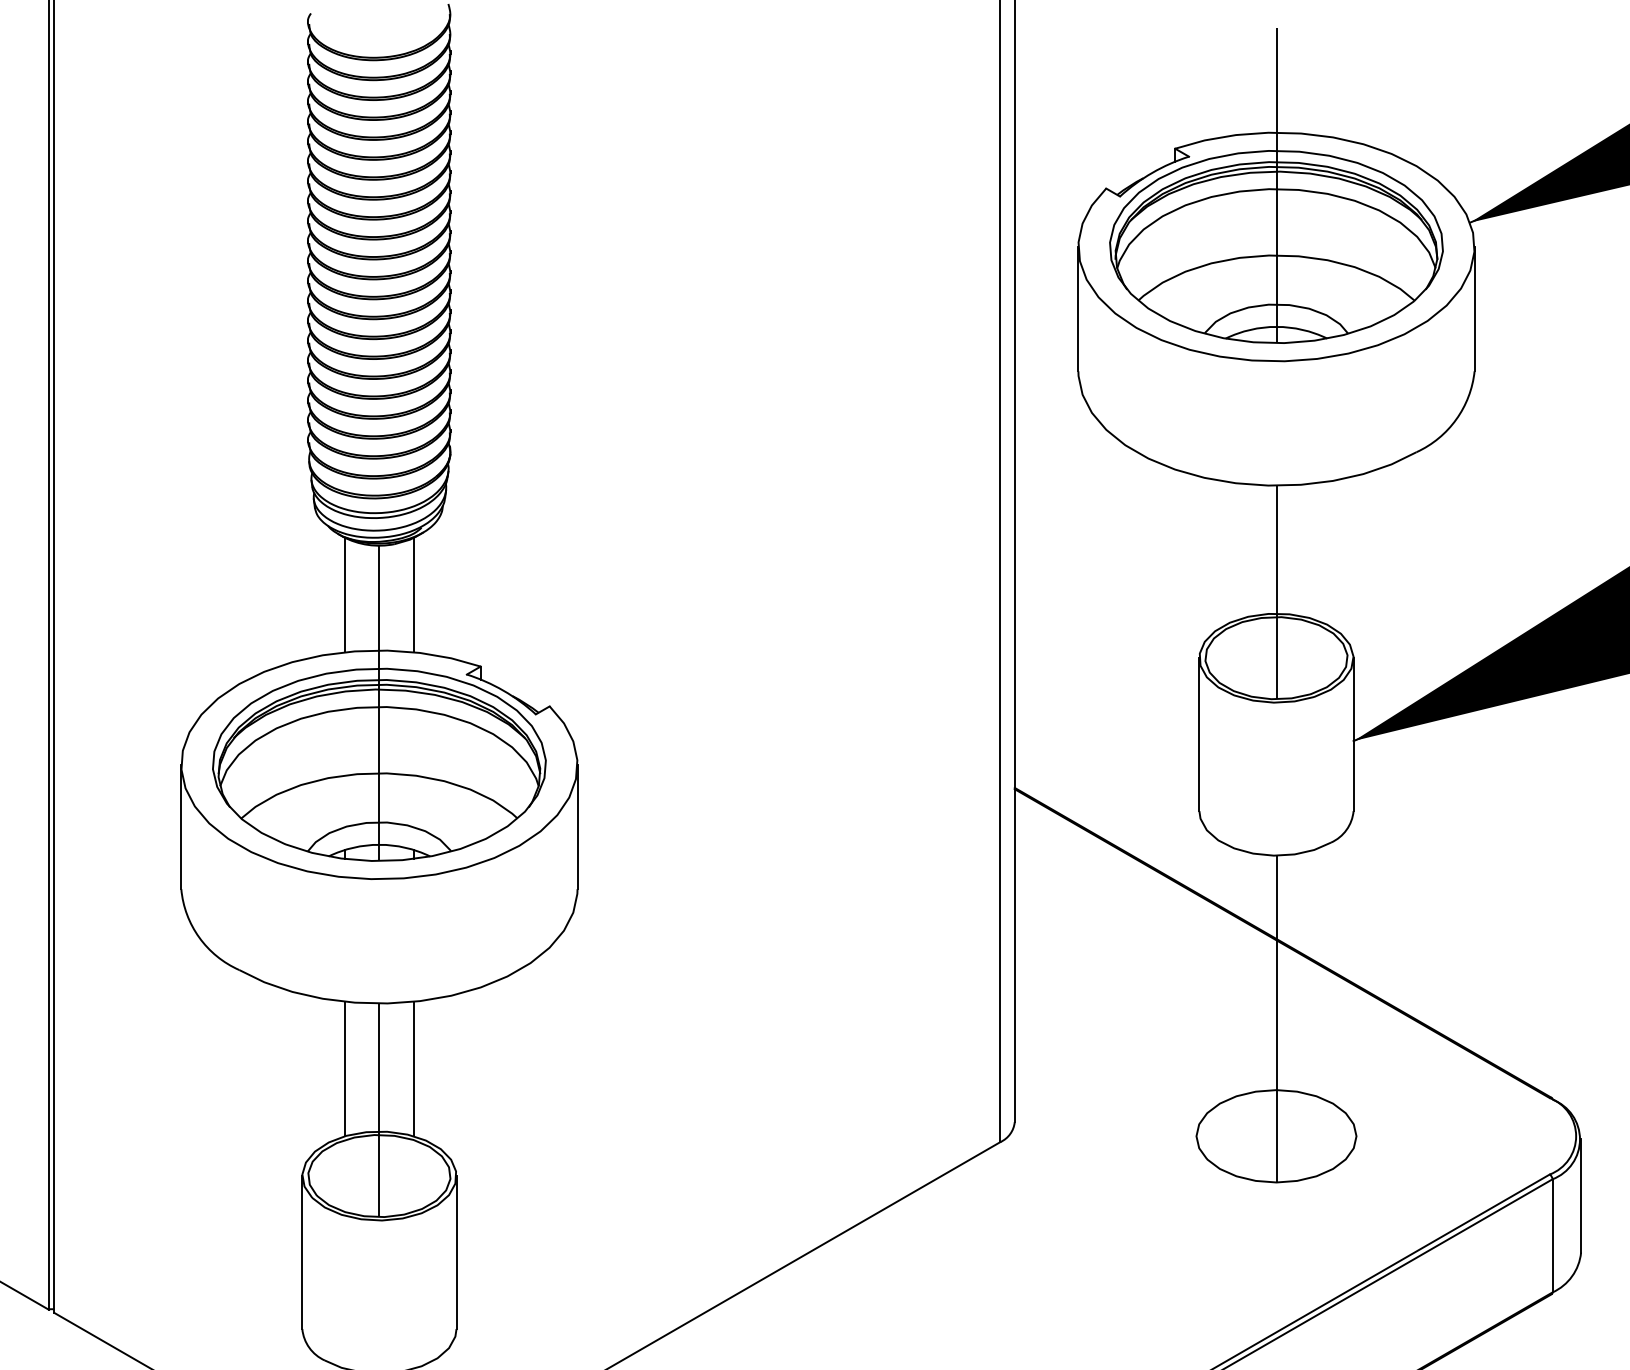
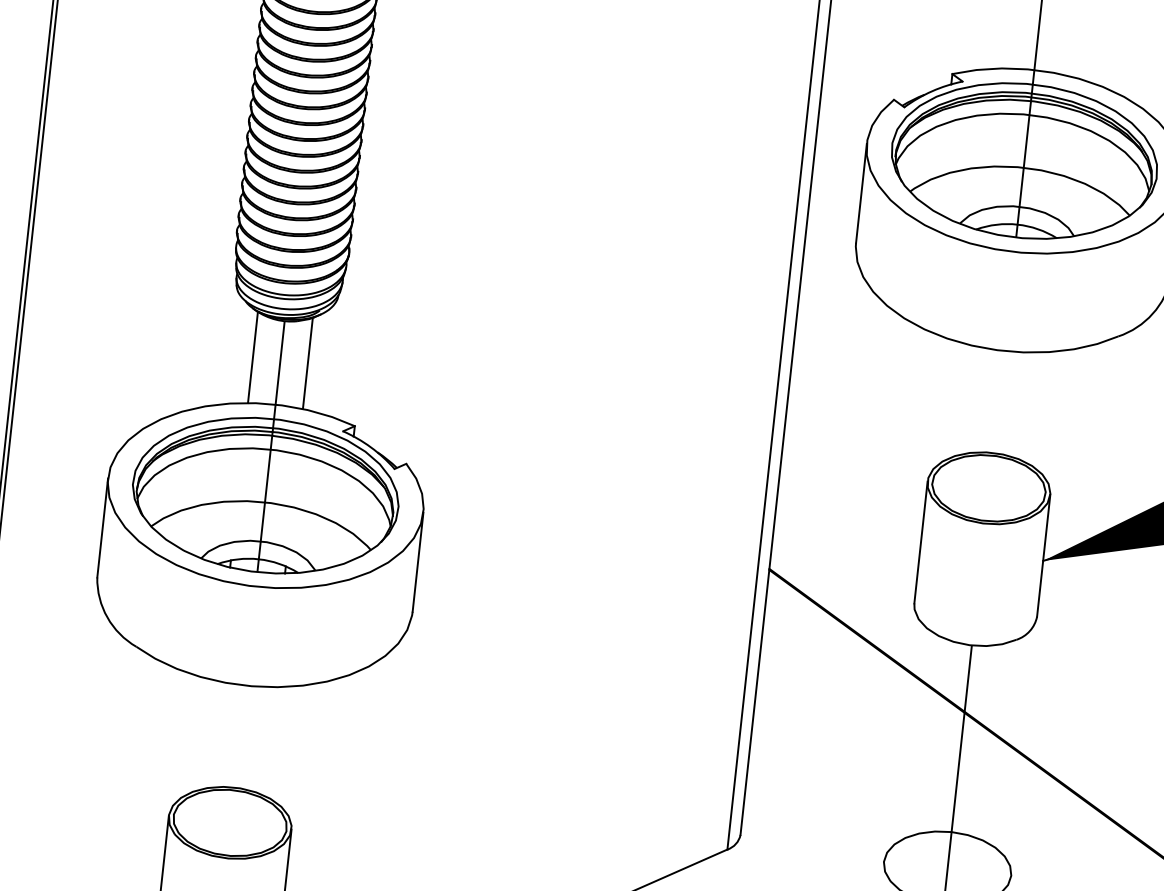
line: (1276, 592) -> (994, 436), removed
line: (344, 1068) -> (211, 734), removed
line: (413, 1068) -> (266, 740), removed
line: (379, 1110) -> (235, 770), removed

